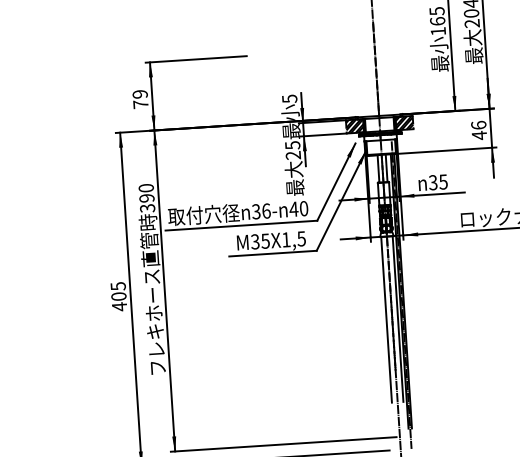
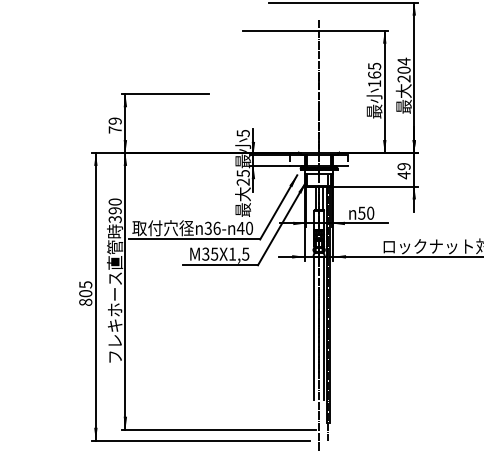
hatch: (404, 123) -> (340, 160), removed
text: (478, 125) -> (403, 166), 46 -> 49
hatch: (354, 126) -> (297, 160), removed
text: (438, 181) -> (366, 212), 35 -> 50
text: (119, 306) -> (85, 302), 405 -> 805

